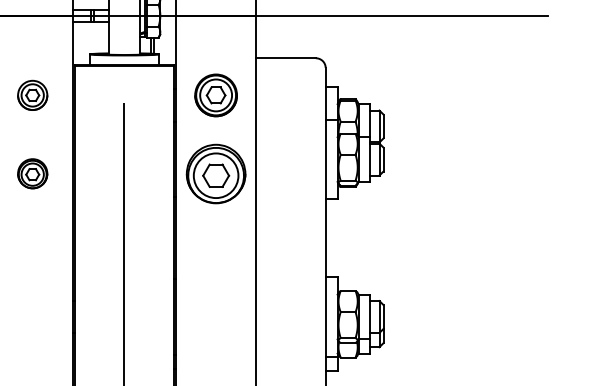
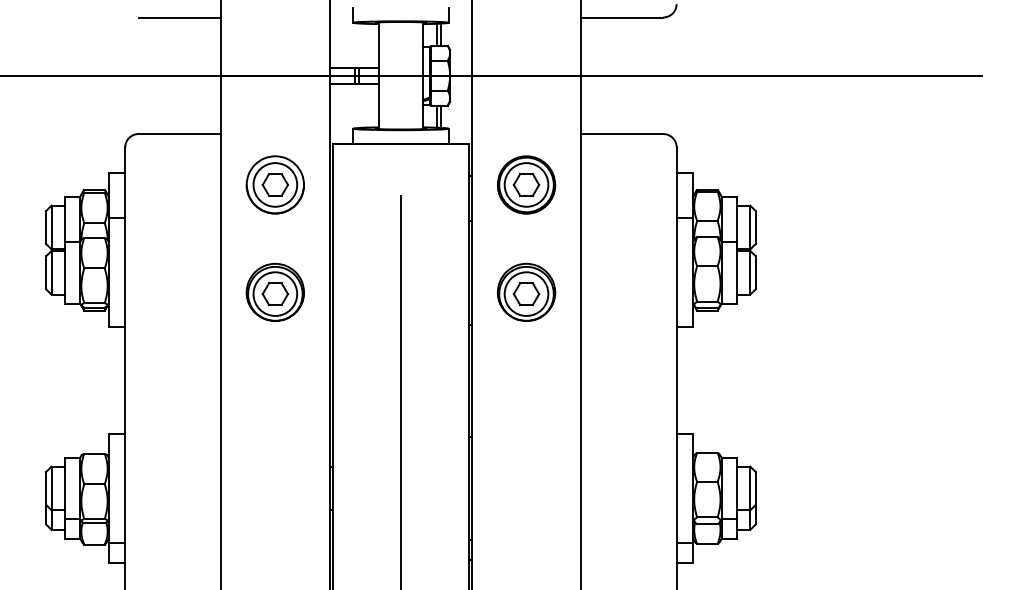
part: (32, 95) -> (274, 184), size x1.43
part: (32, 173) -> (274, 291), size x1.43
part: (216, 173) -> (526, 291), size x0.71

